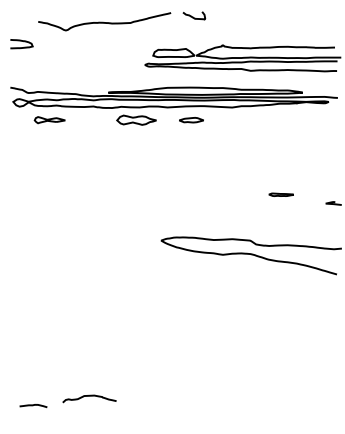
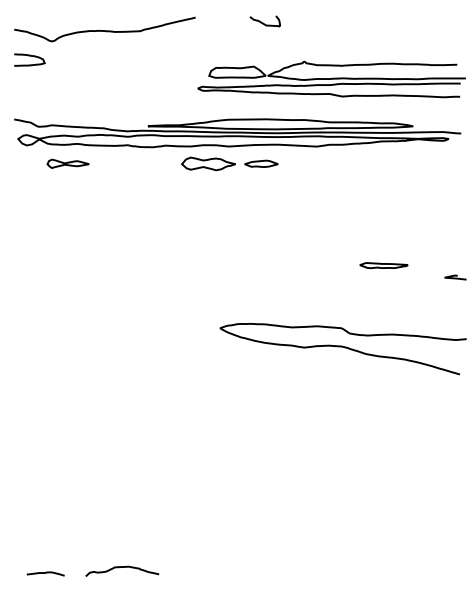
curve: (104, 22) -> (104, 30), moved
part: (136, 119) -> (208, 163), moved
part: (280, 194) -> (383, 265), size x1.43
curve: (89, 396) -> (122, 567), moved
curve: (33, 405) -> (45, 573), moved

